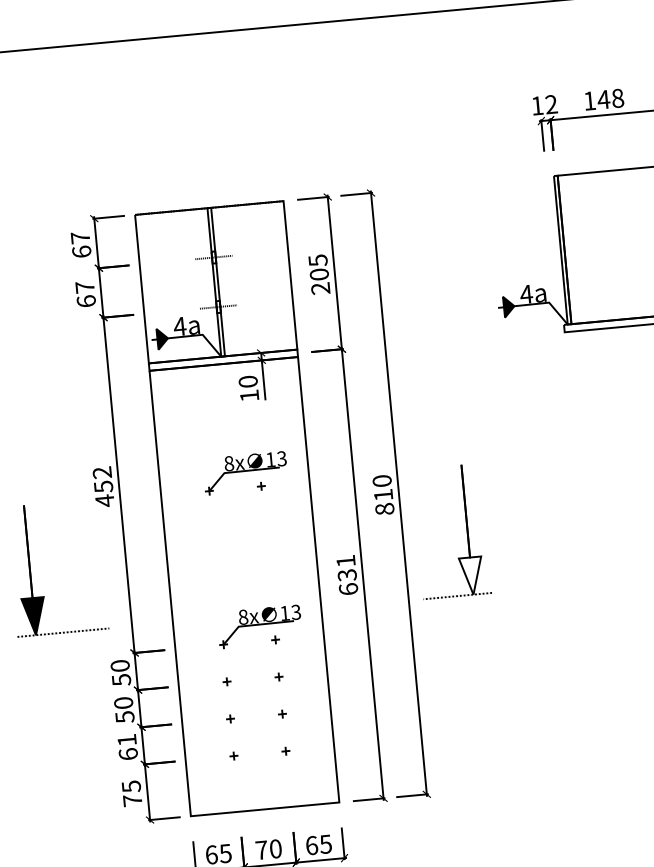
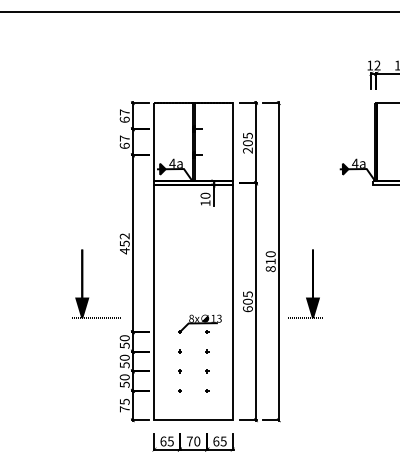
part: (245, 471) -> (199, 242), removed
text: (345, 567) -> (247, 297), 631 -> 605
fill: (470, 576) -> (312, 308), added
text: (127, 746) -> (124, 380), 61 -> 50

